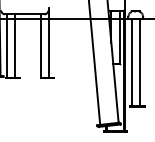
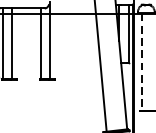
line: (131, 62) -> (141, 62), solid -> dashed
line: (139, 62) -> (150, 62), removed

